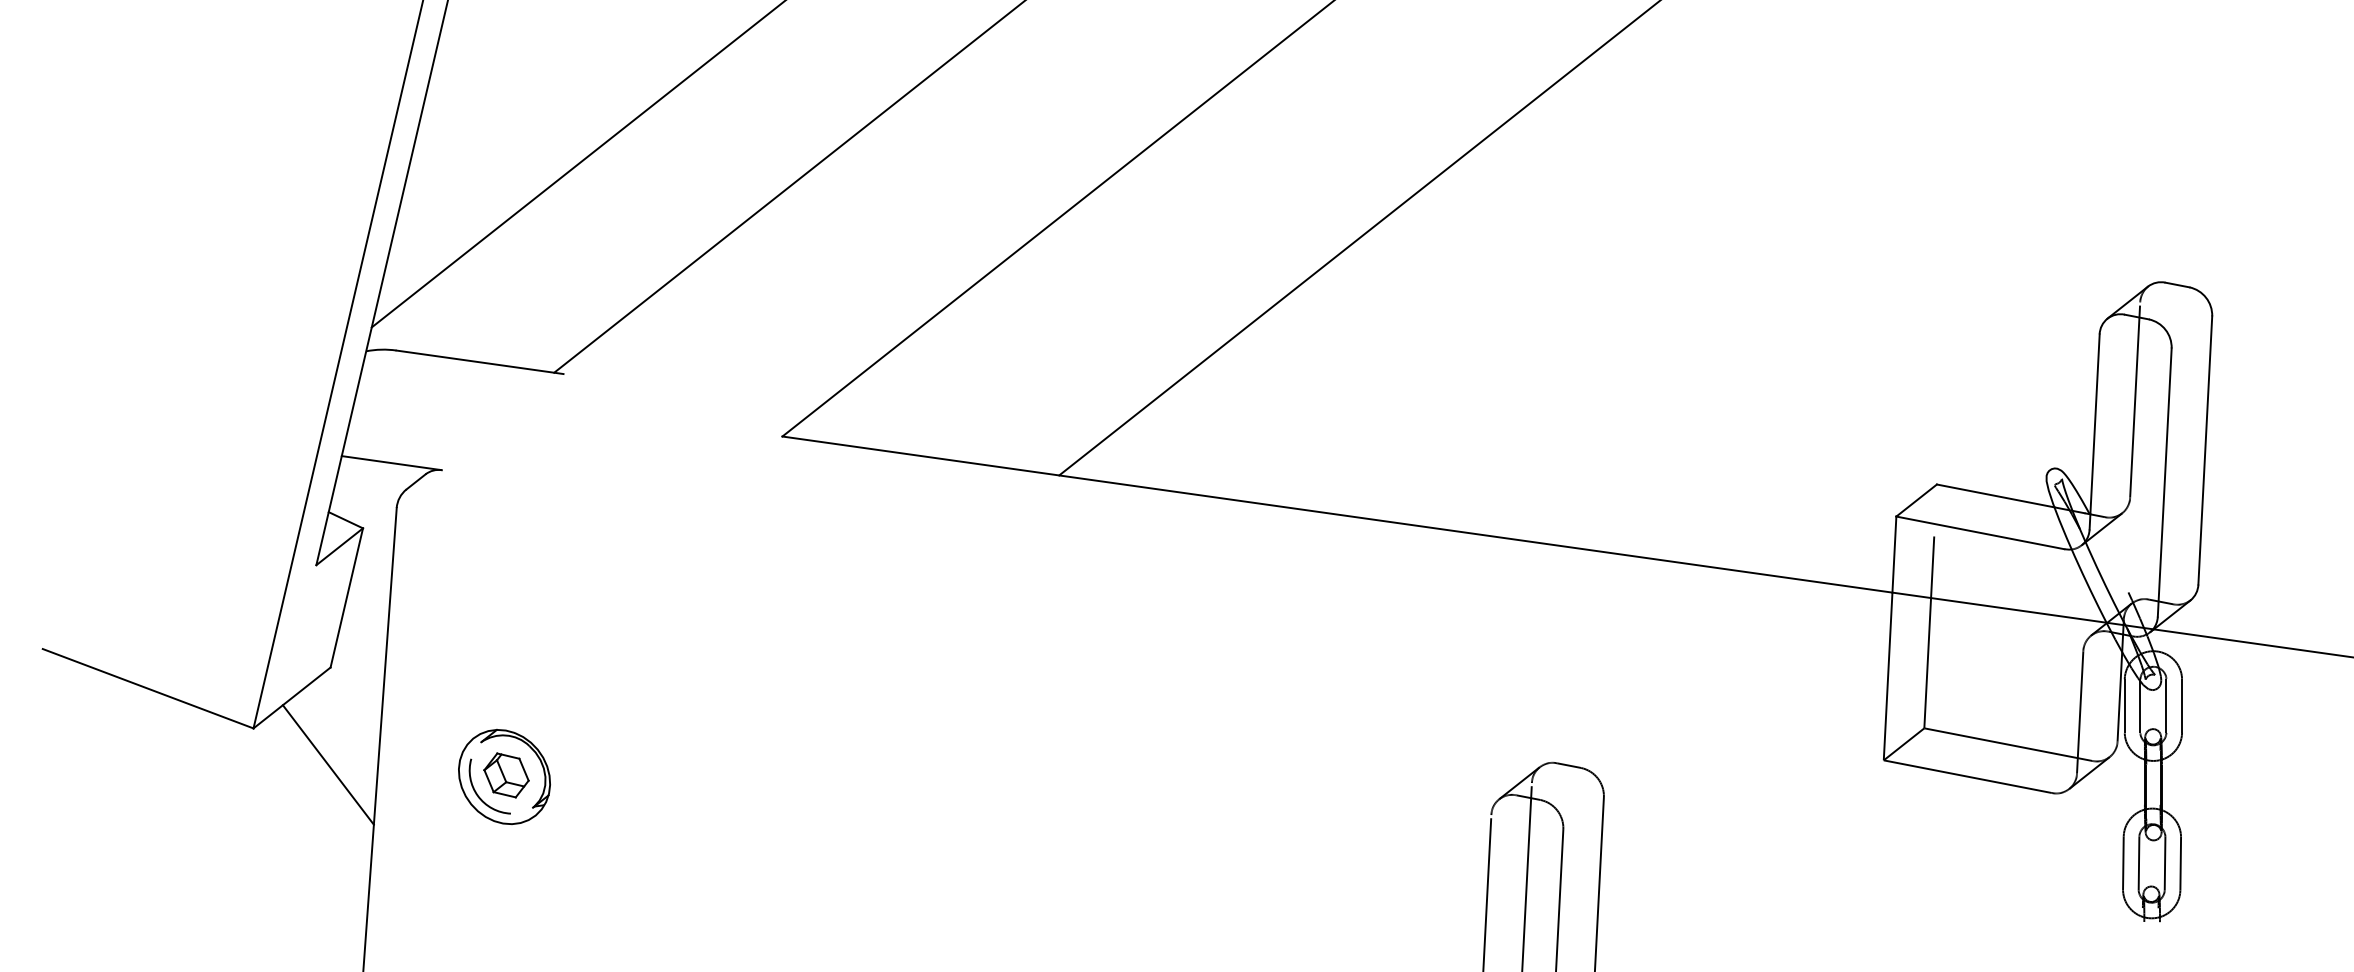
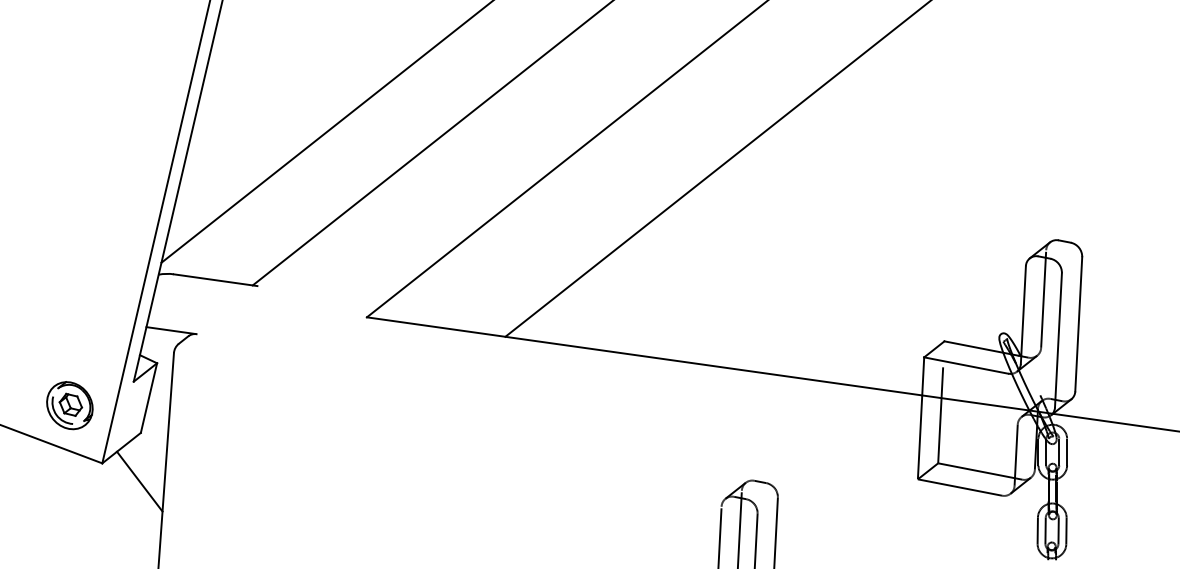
part: (503, 776) -> (69, 405), moved

